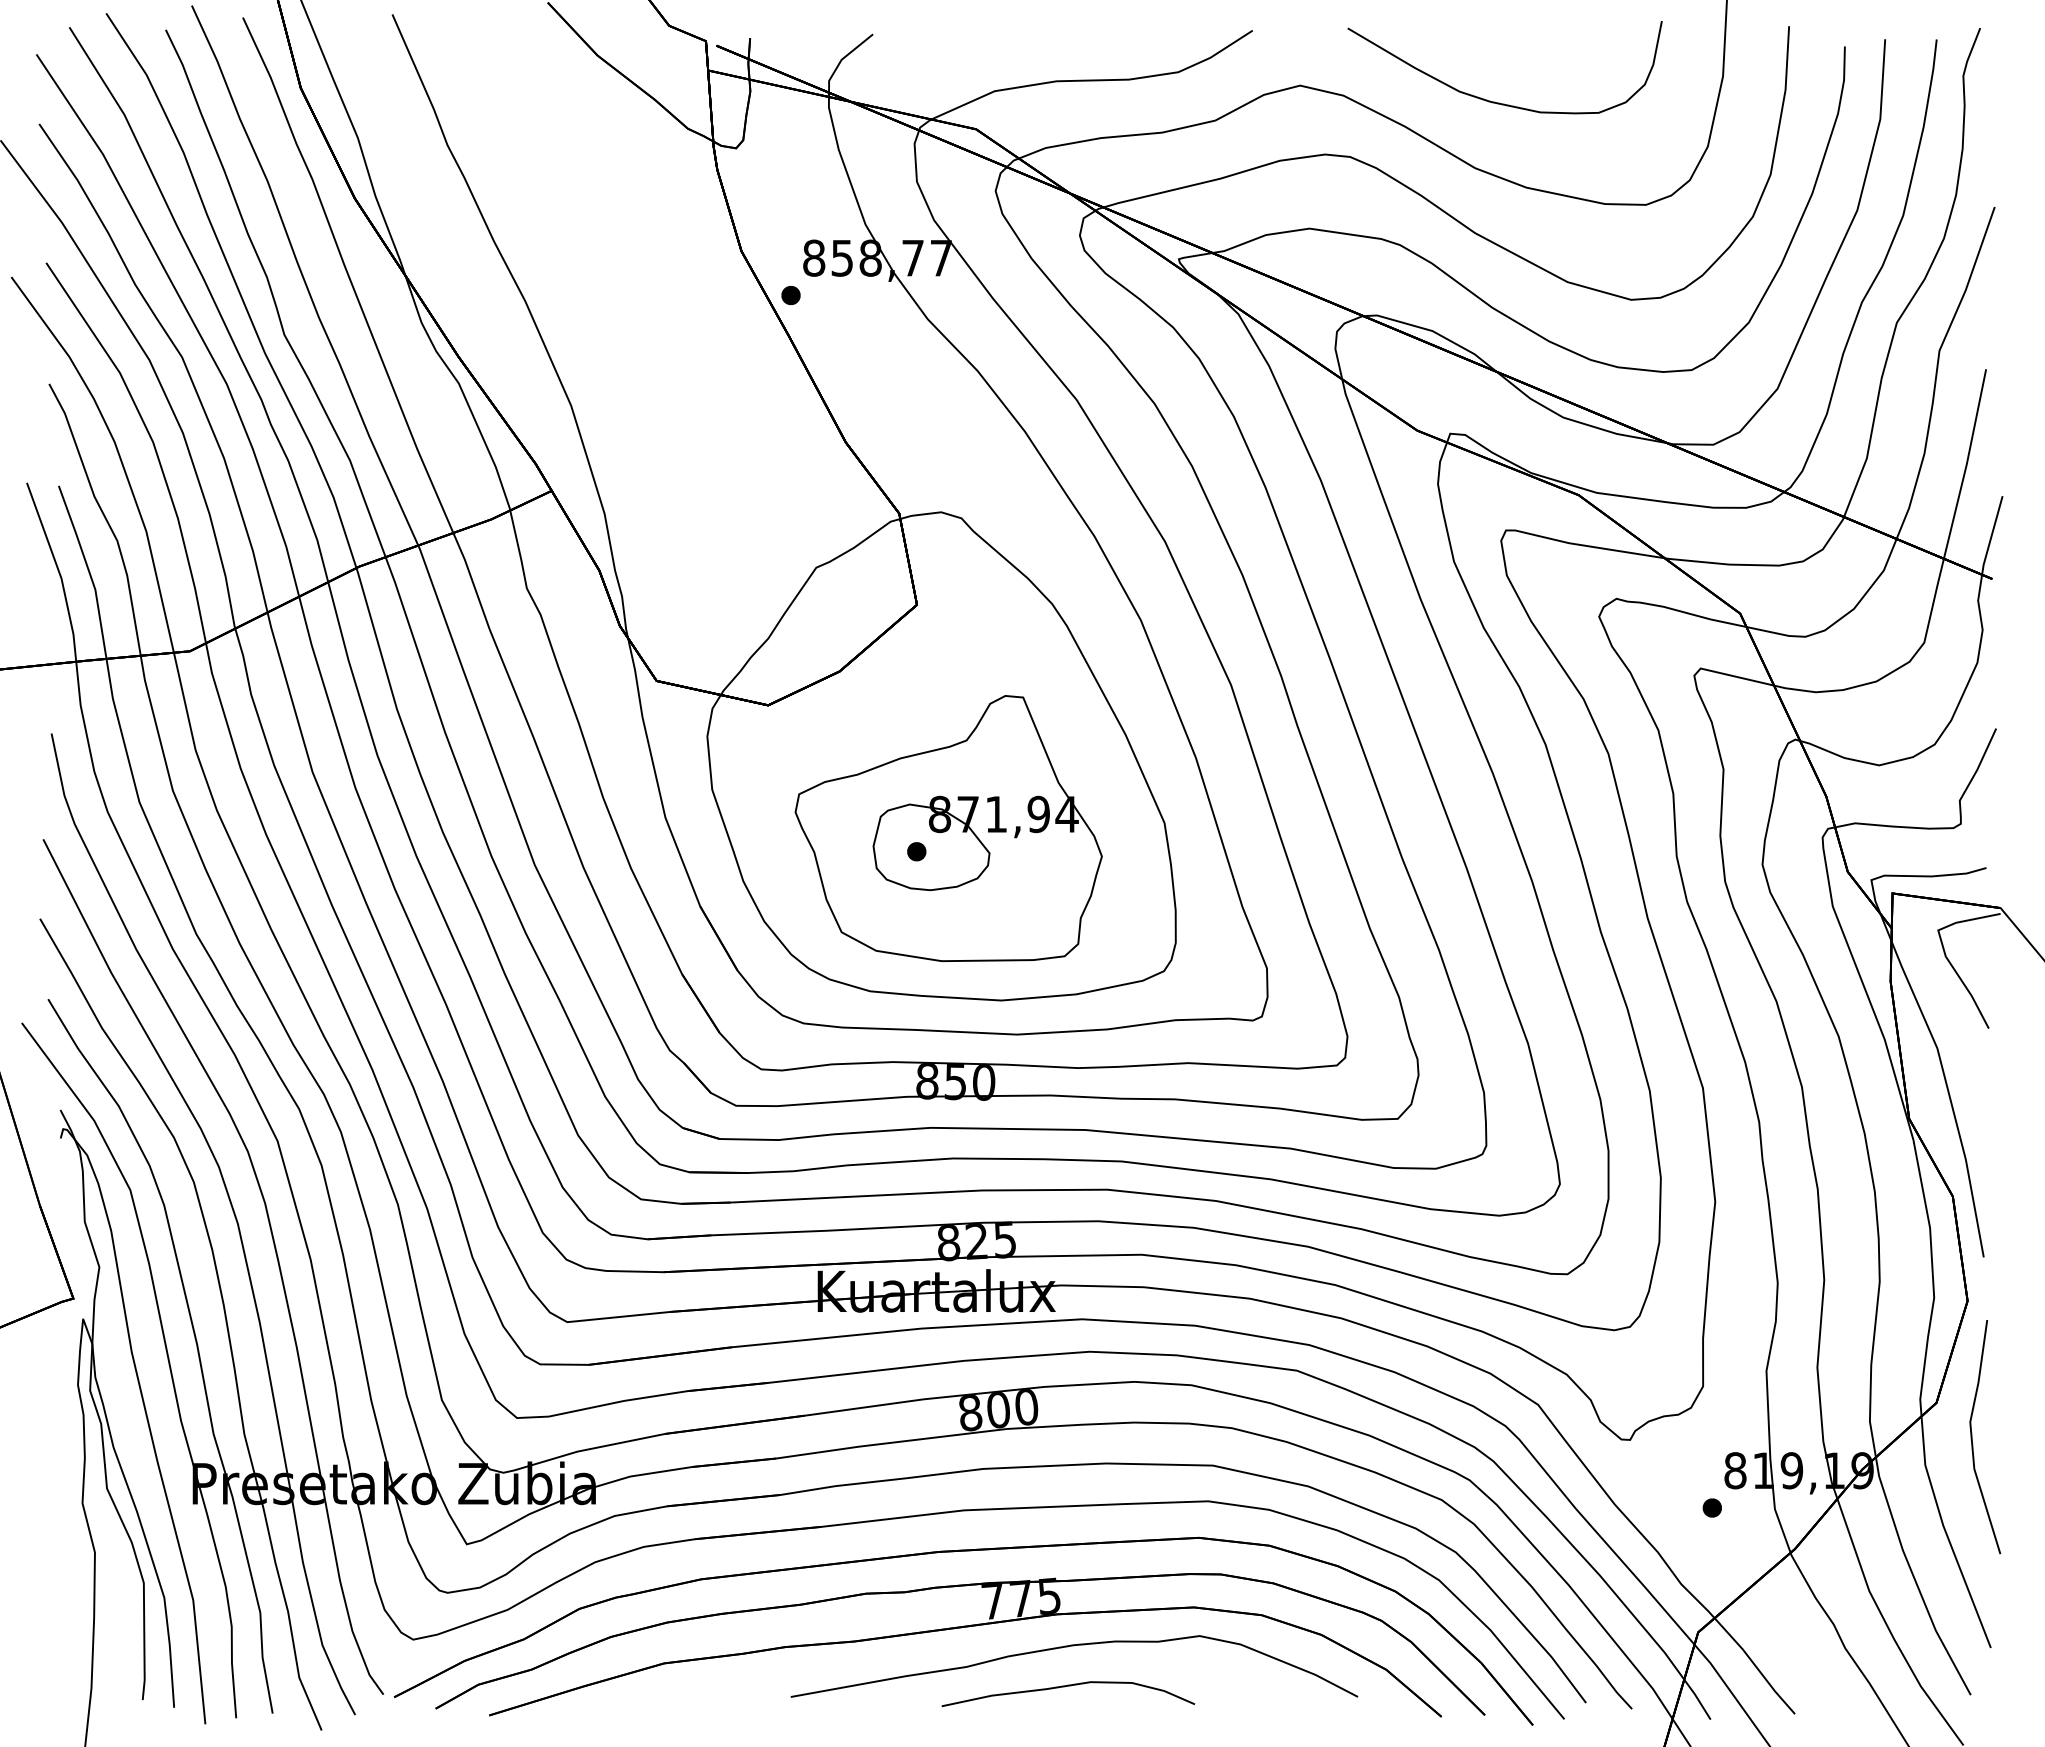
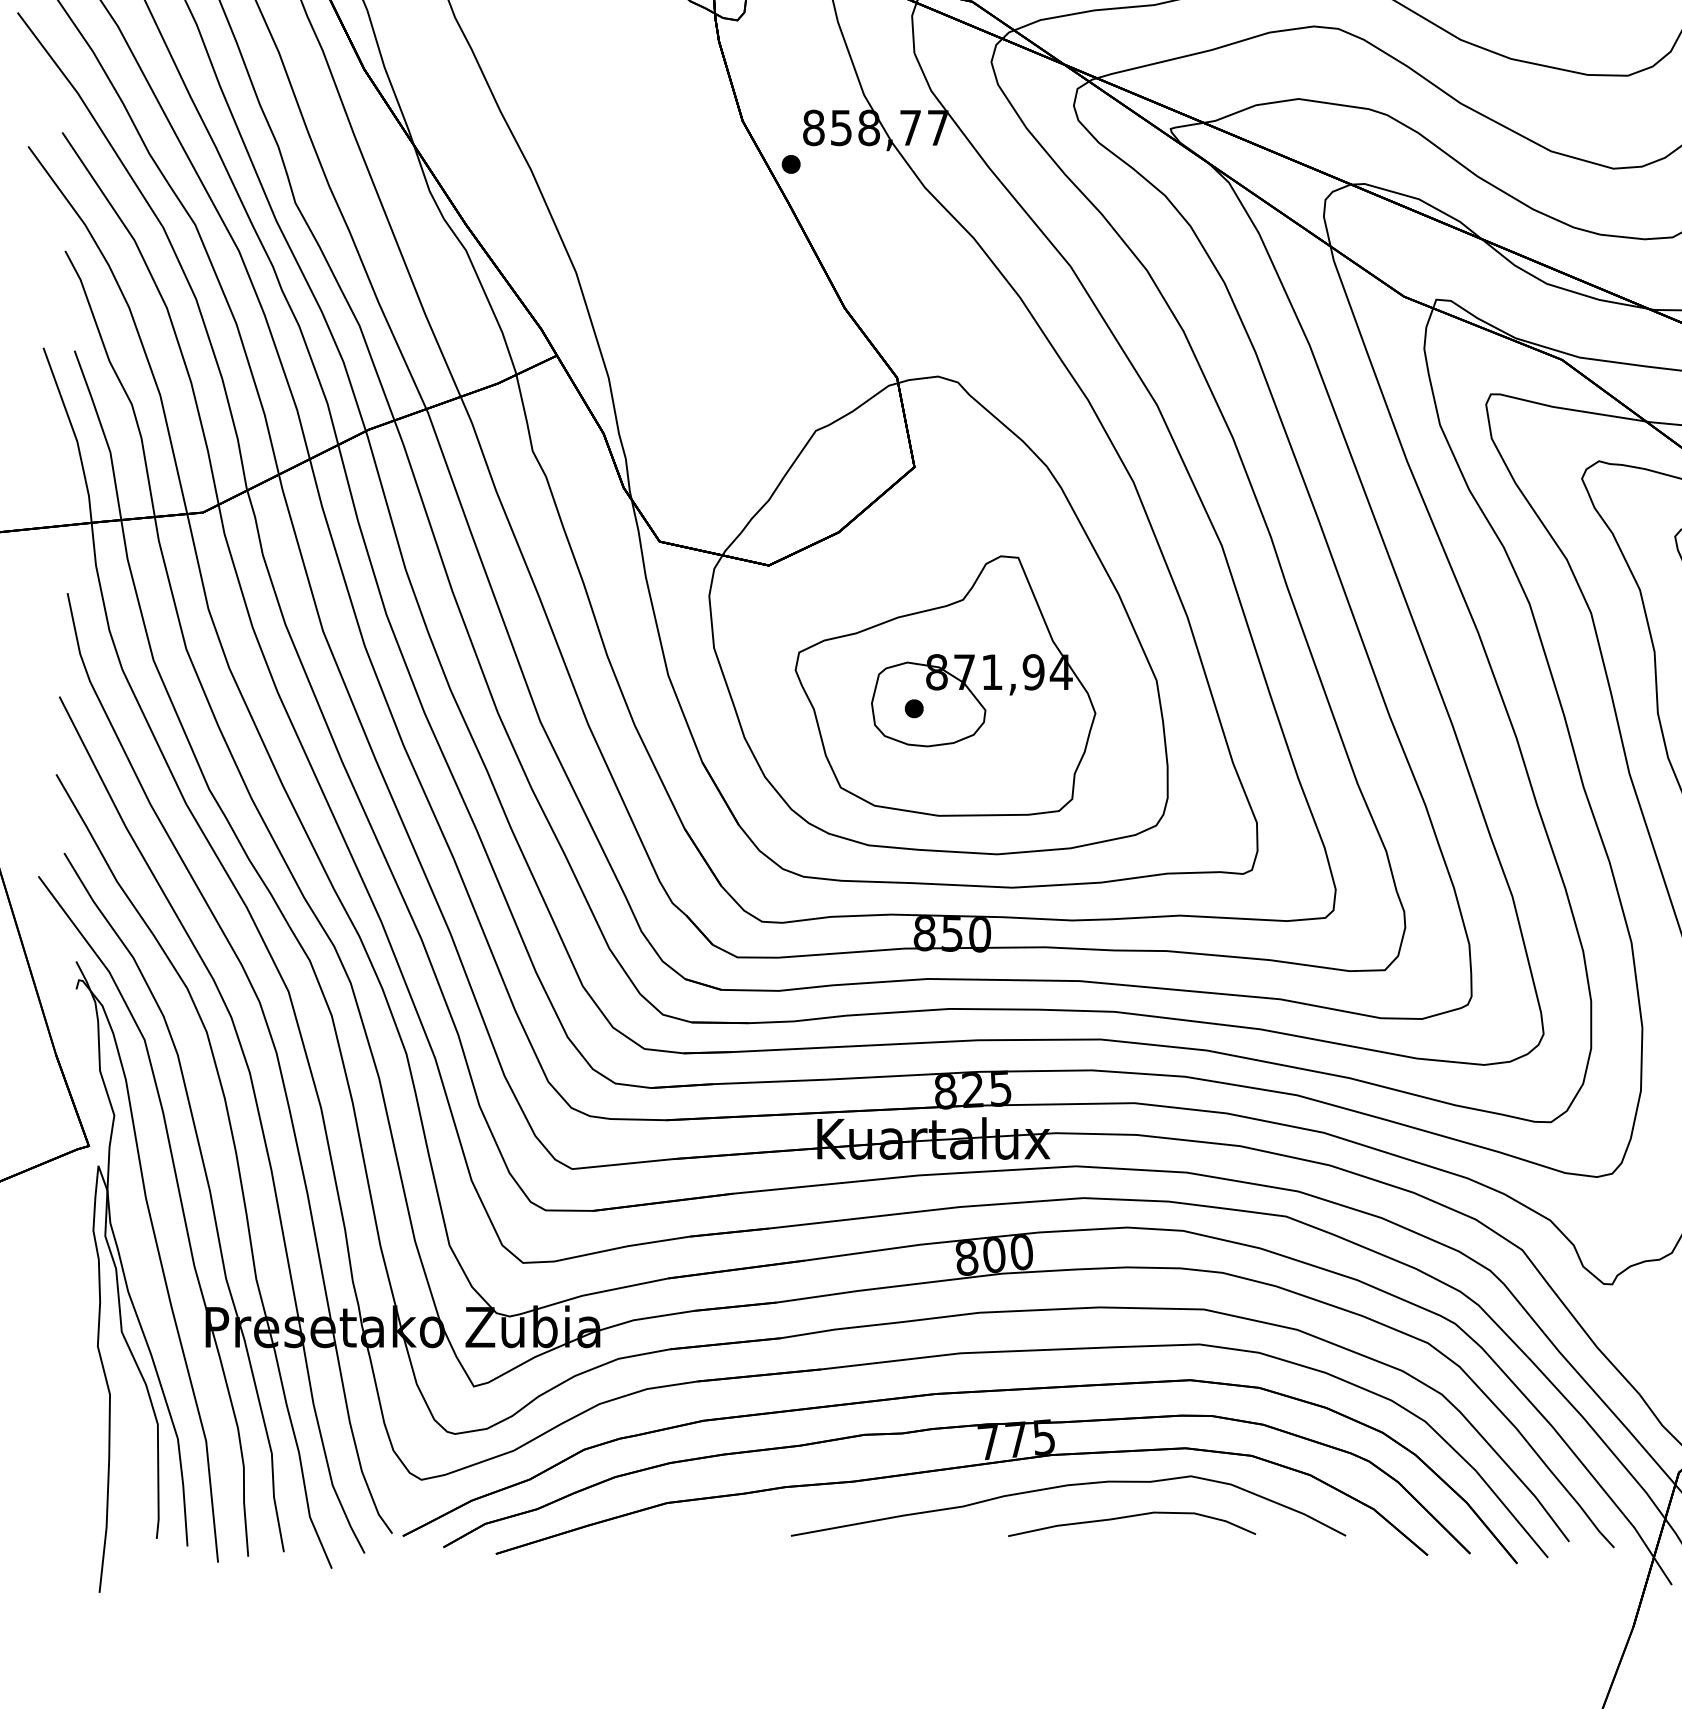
curve: (1068, 1686) -> (1132, 1516), moved

